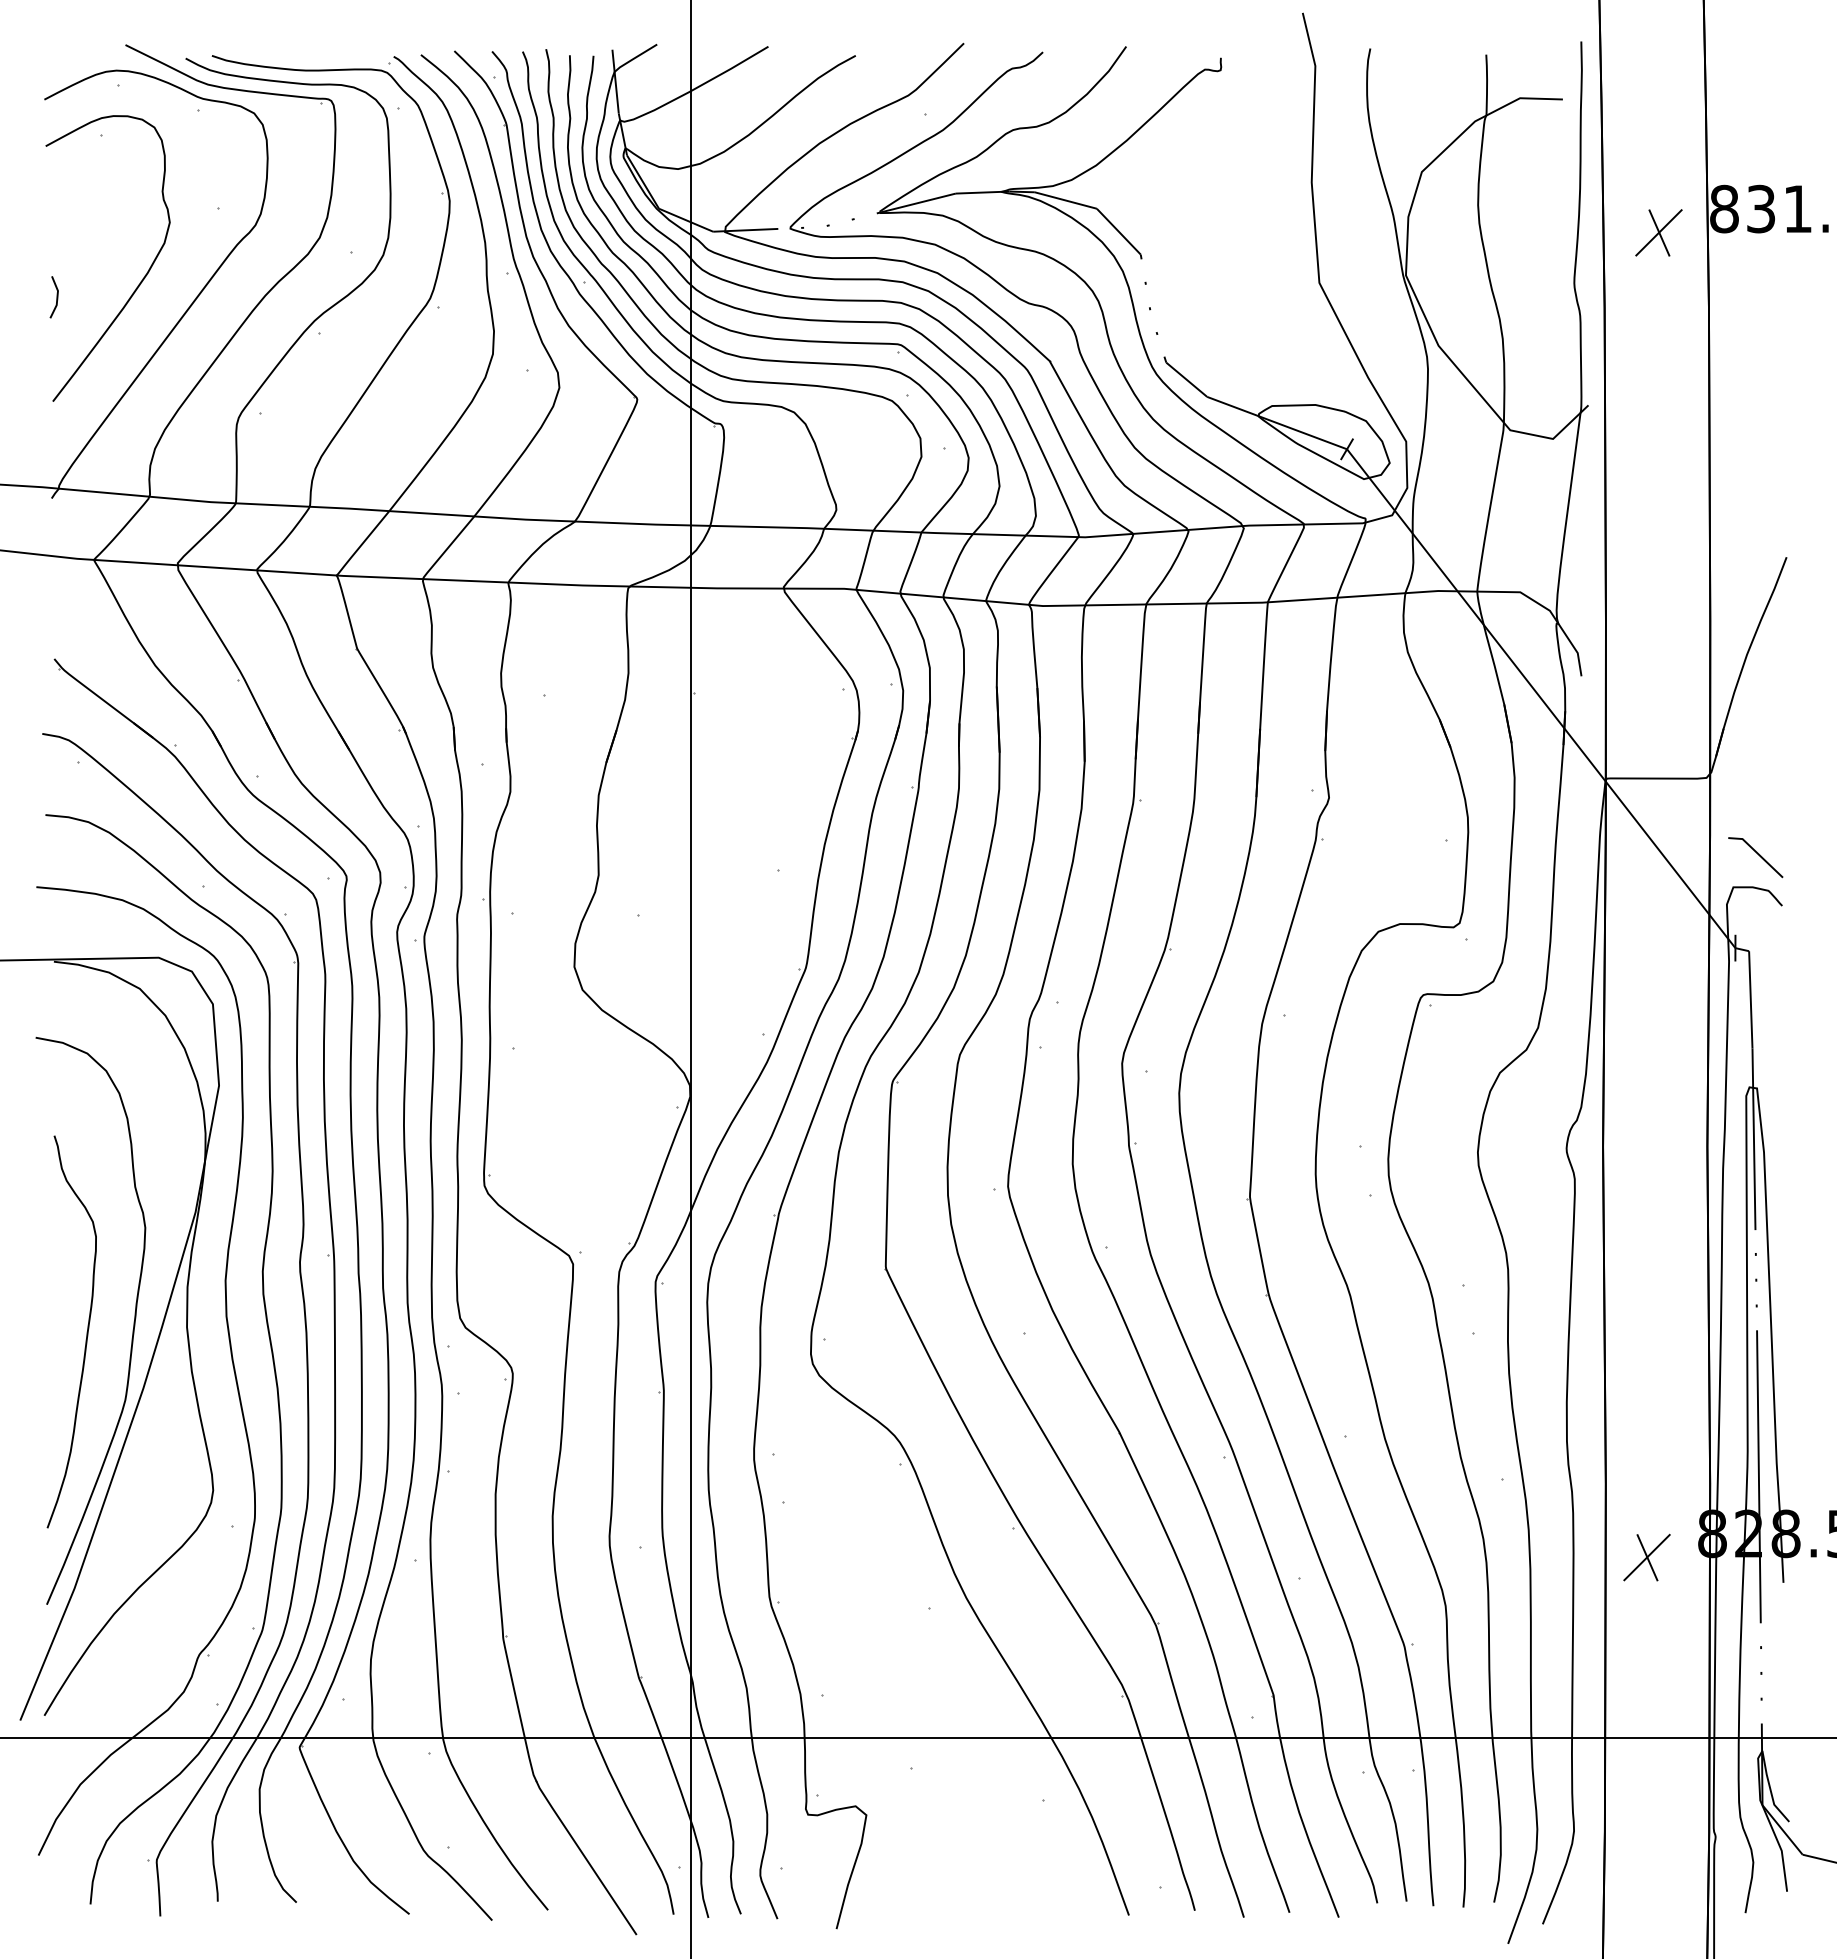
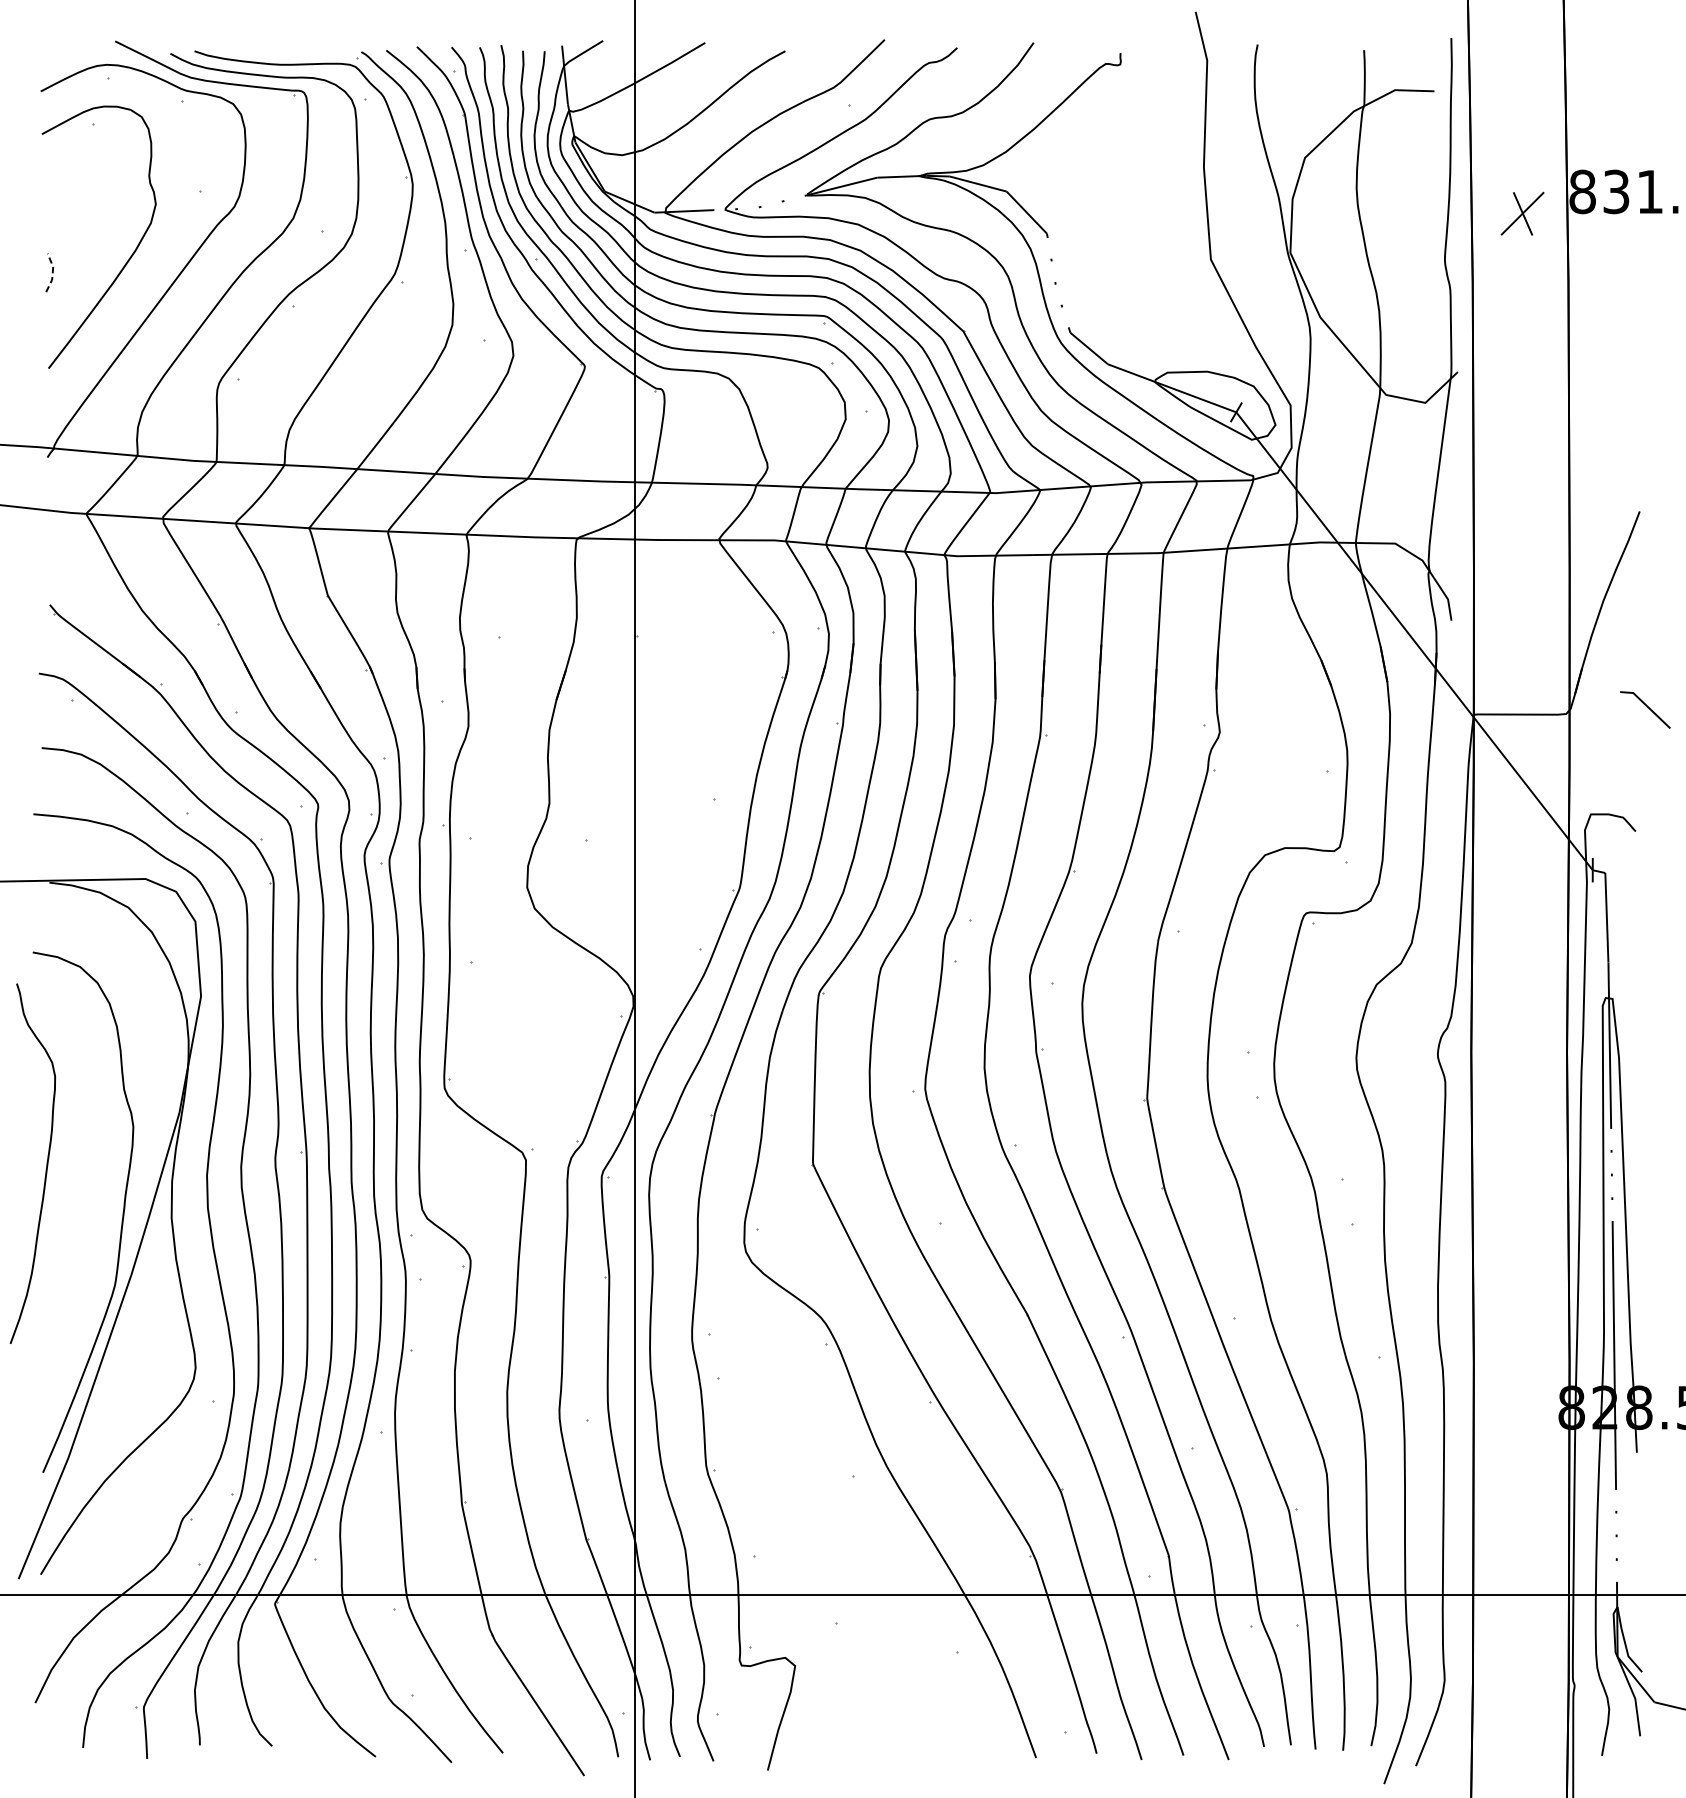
line: (57, 297) -> (52, 273), solid -> dashed
line: (1757, 854) -> (1646, 707), moved
curve: (86, 1332) -> (46, 1164), moved
part: (1646, 1557) -> (1511, 1429), removed

